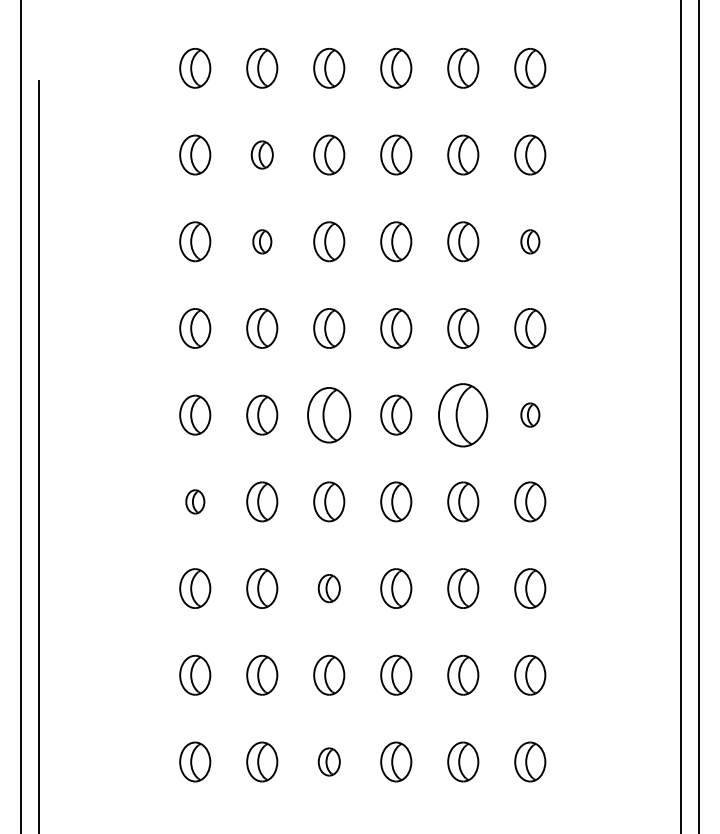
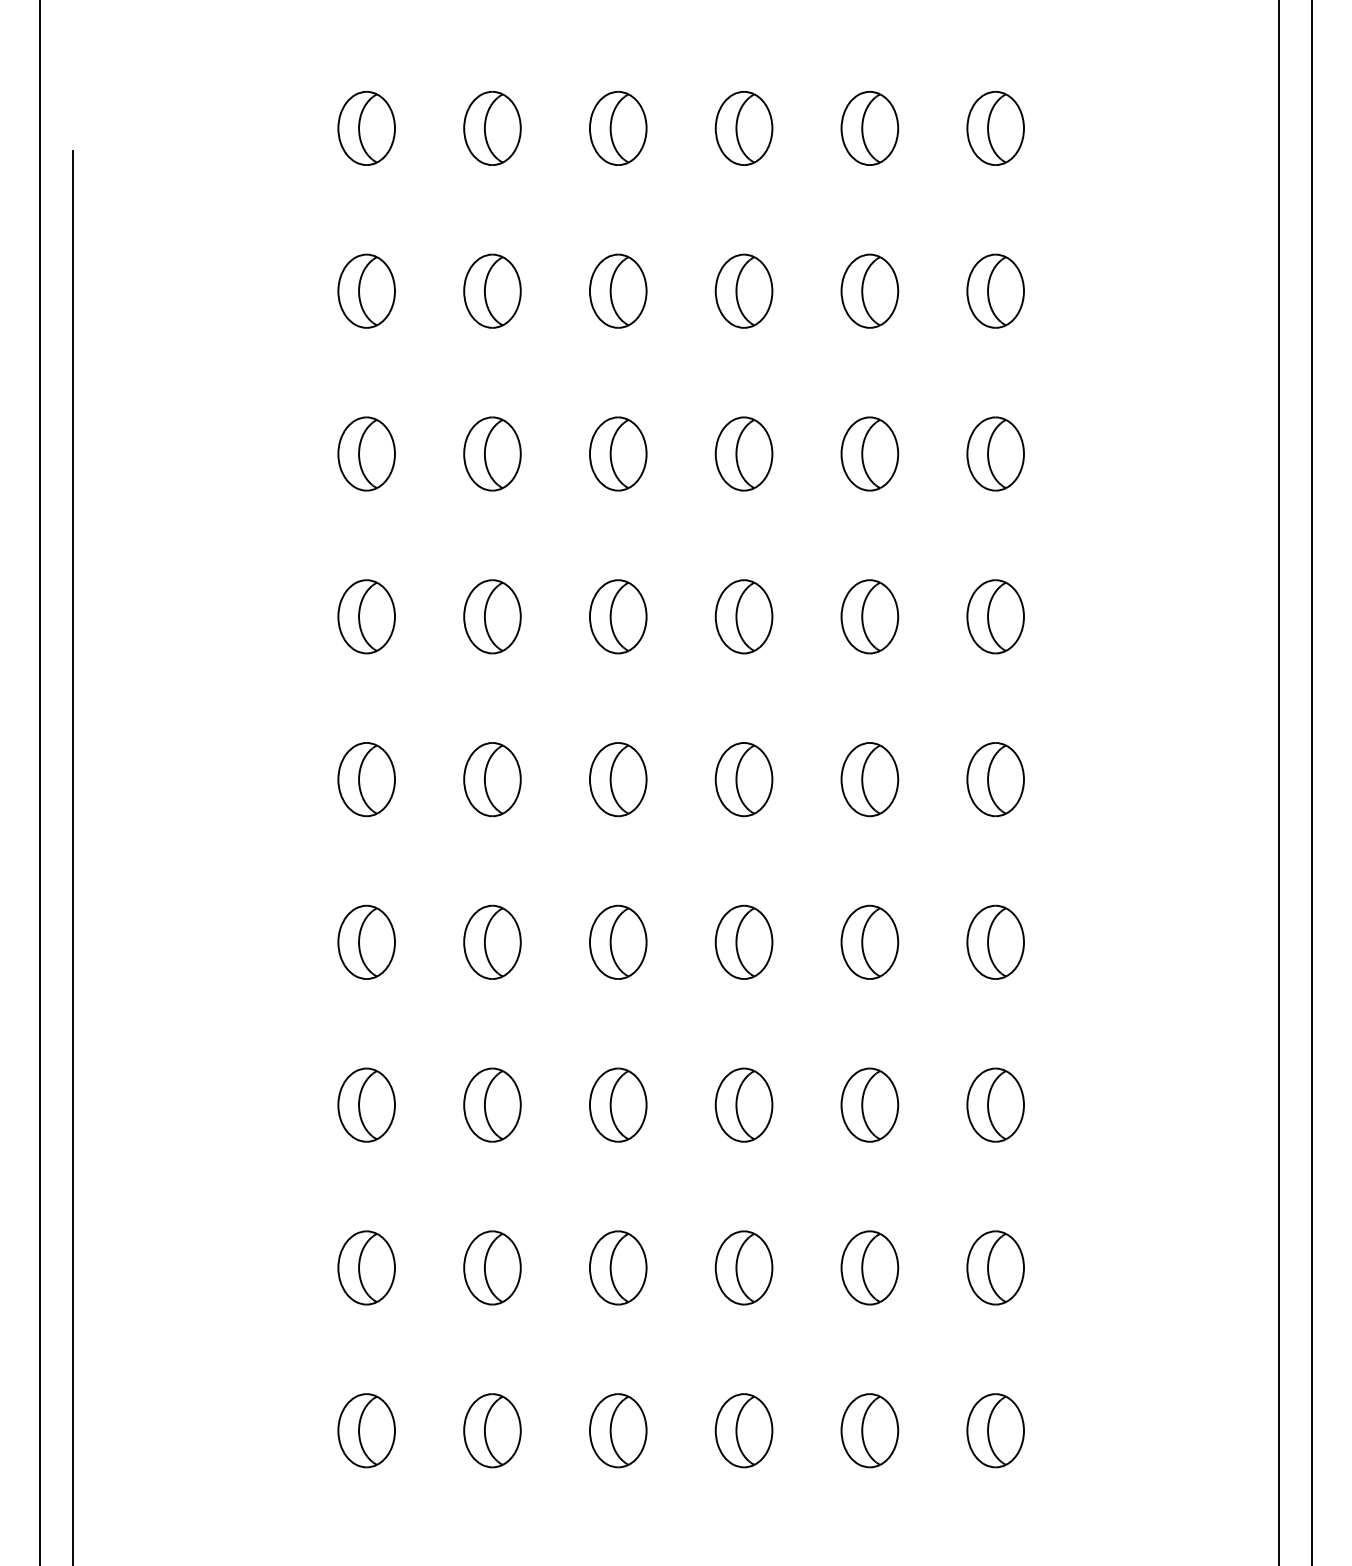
part: (262, 154) -> (492, 290), size x1.43
part: (262, 241) -> (492, 453), size x1.67
part: (530, 241) -> (996, 453), size x1.67
part: (329, 414) -> (618, 778), size x0.71
part: (463, 414) -> (870, 778), size x0.62
part: (530, 414) -> (996, 778), size x1.67
part: (195, 501) -> (367, 941), size x1.67
part: (329, 588) -> (618, 1104), size x1.43
part: (329, 761) -> (618, 1429), size x1.43

